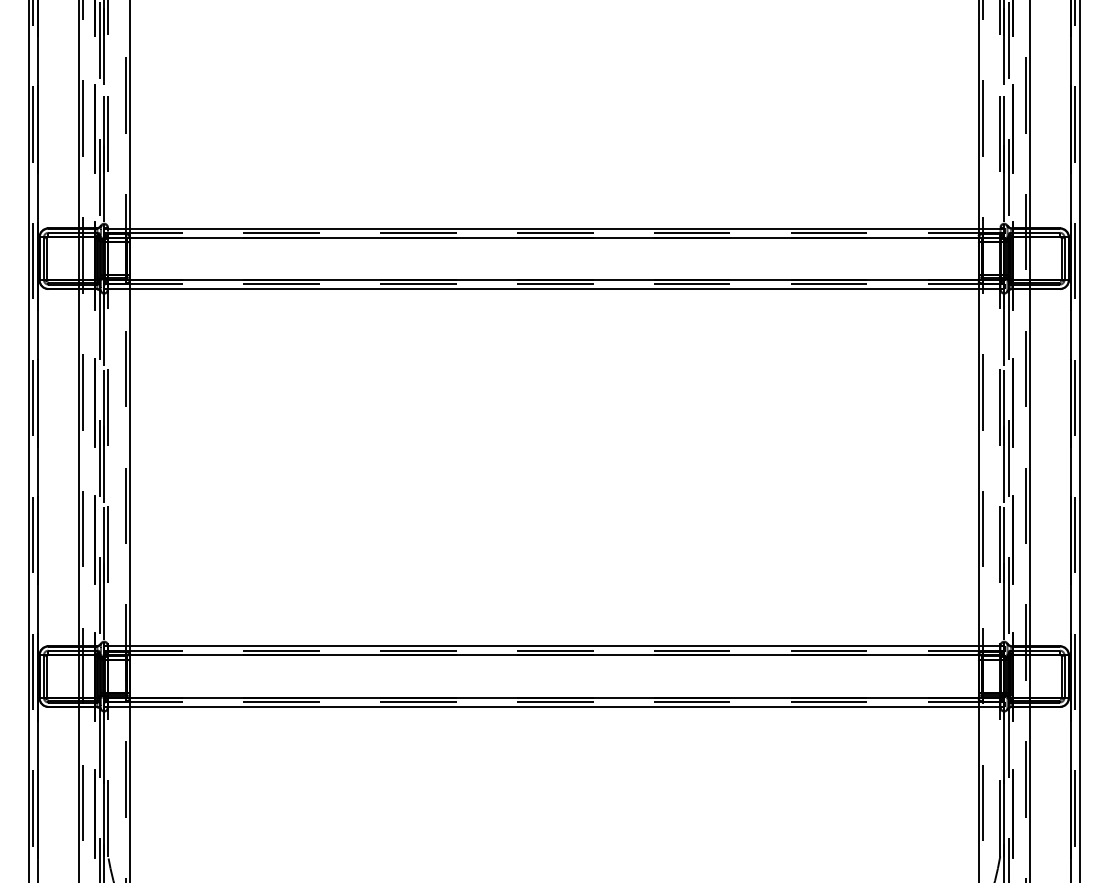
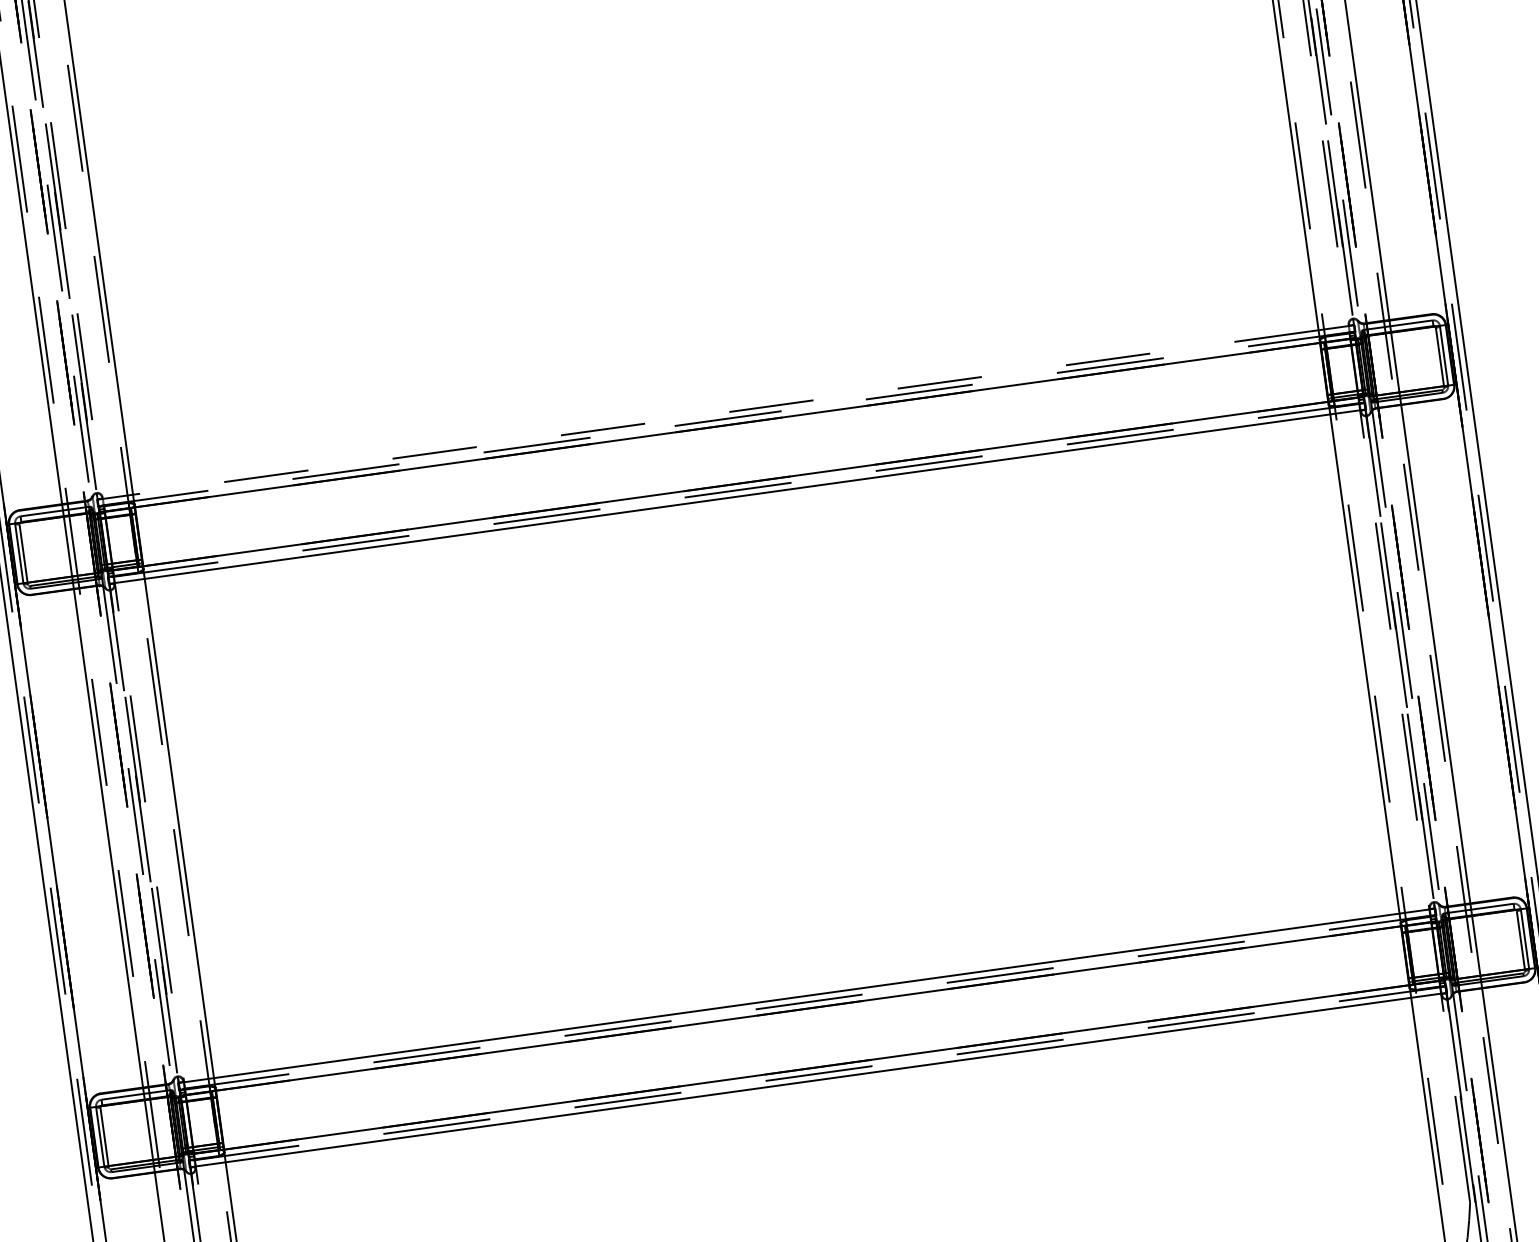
line: (554, 228) -> (726, 412), solid -> dashed

